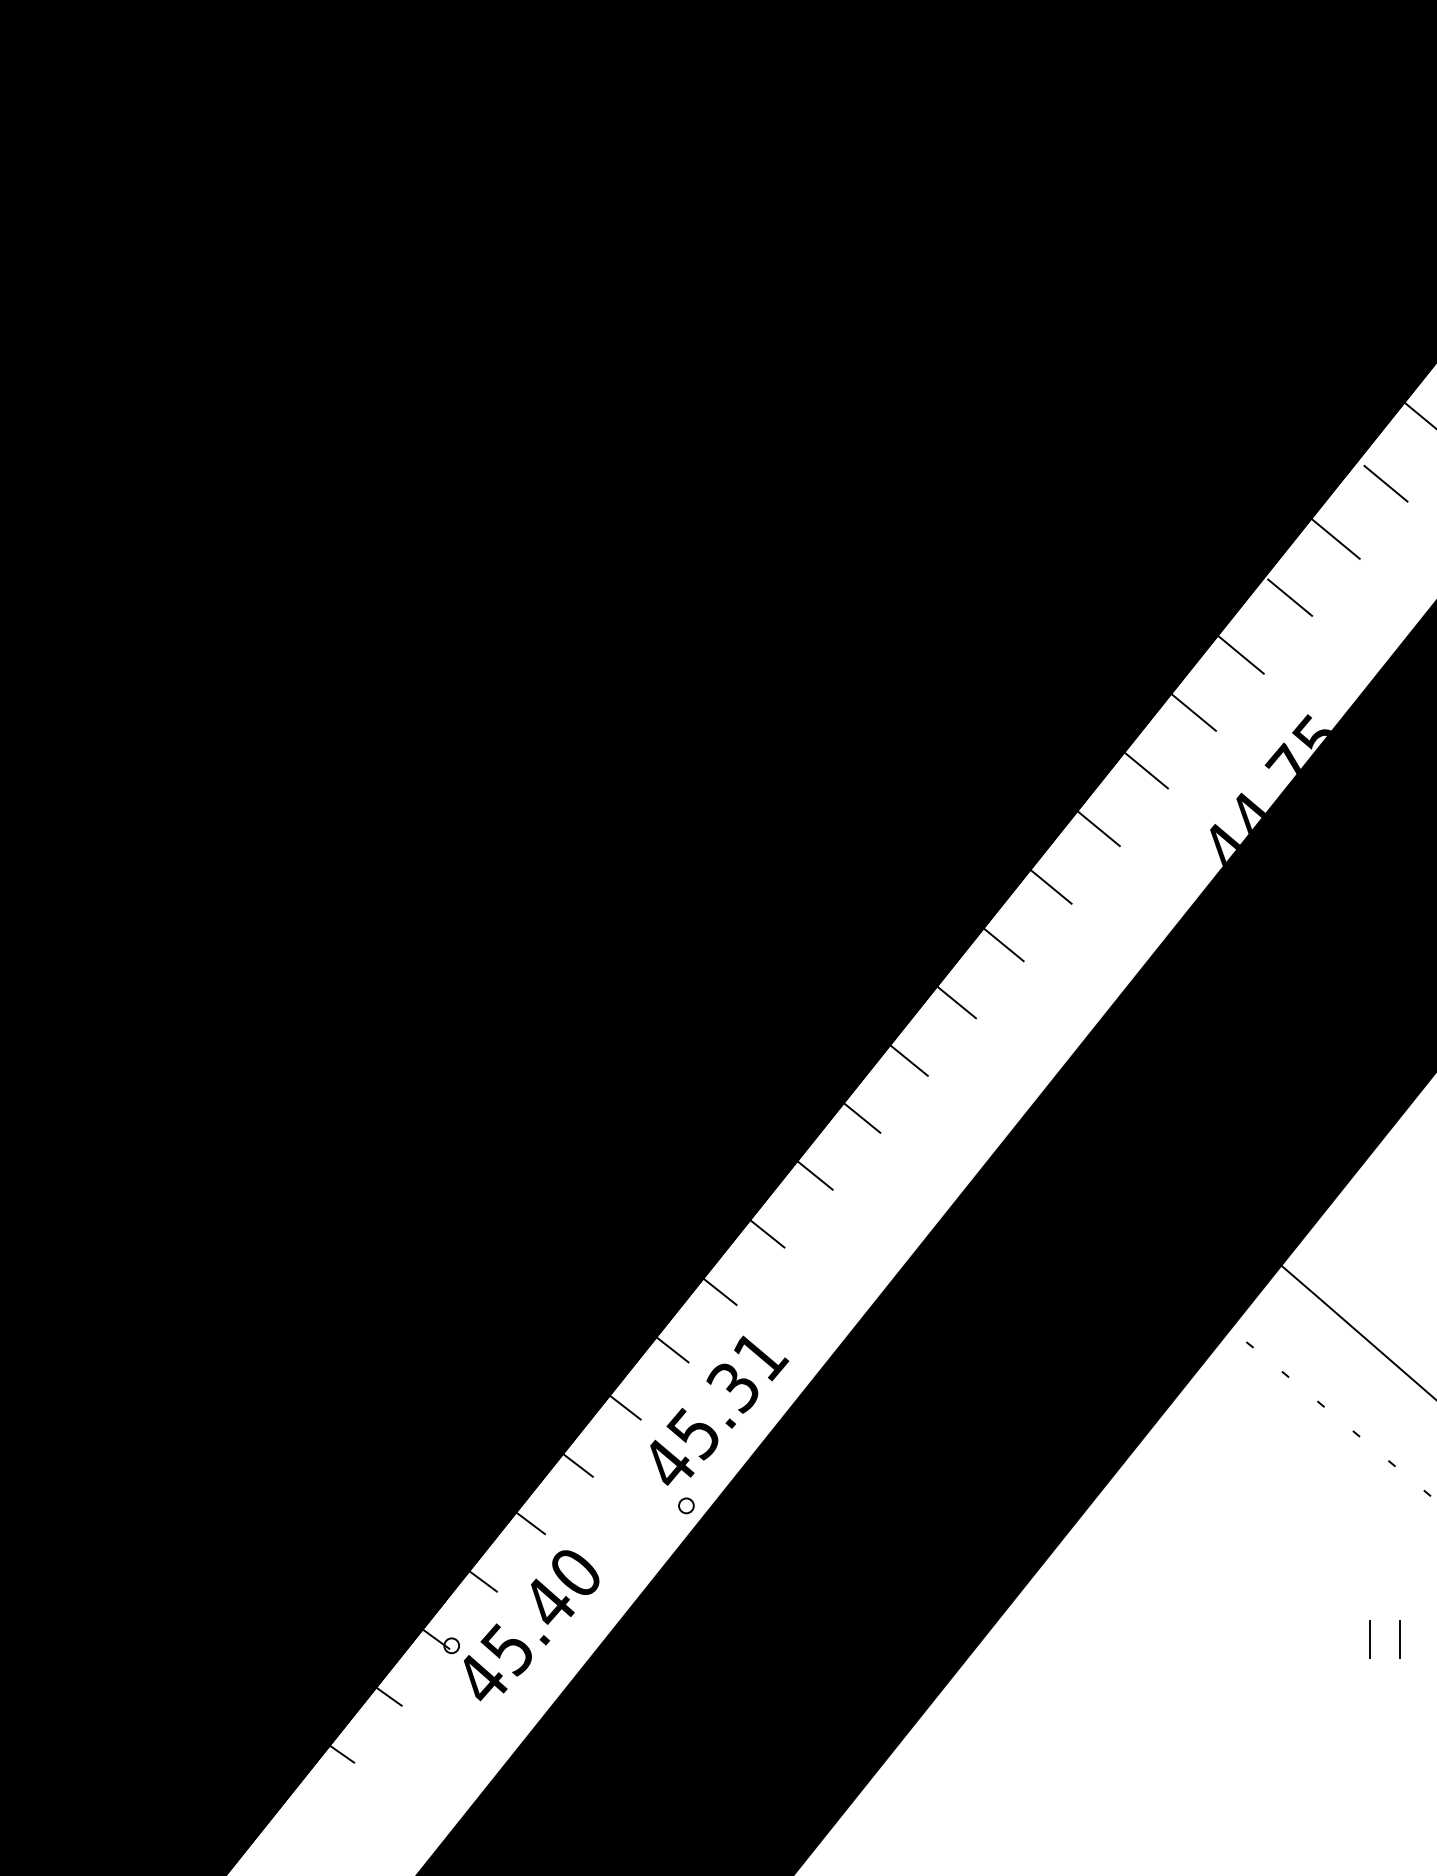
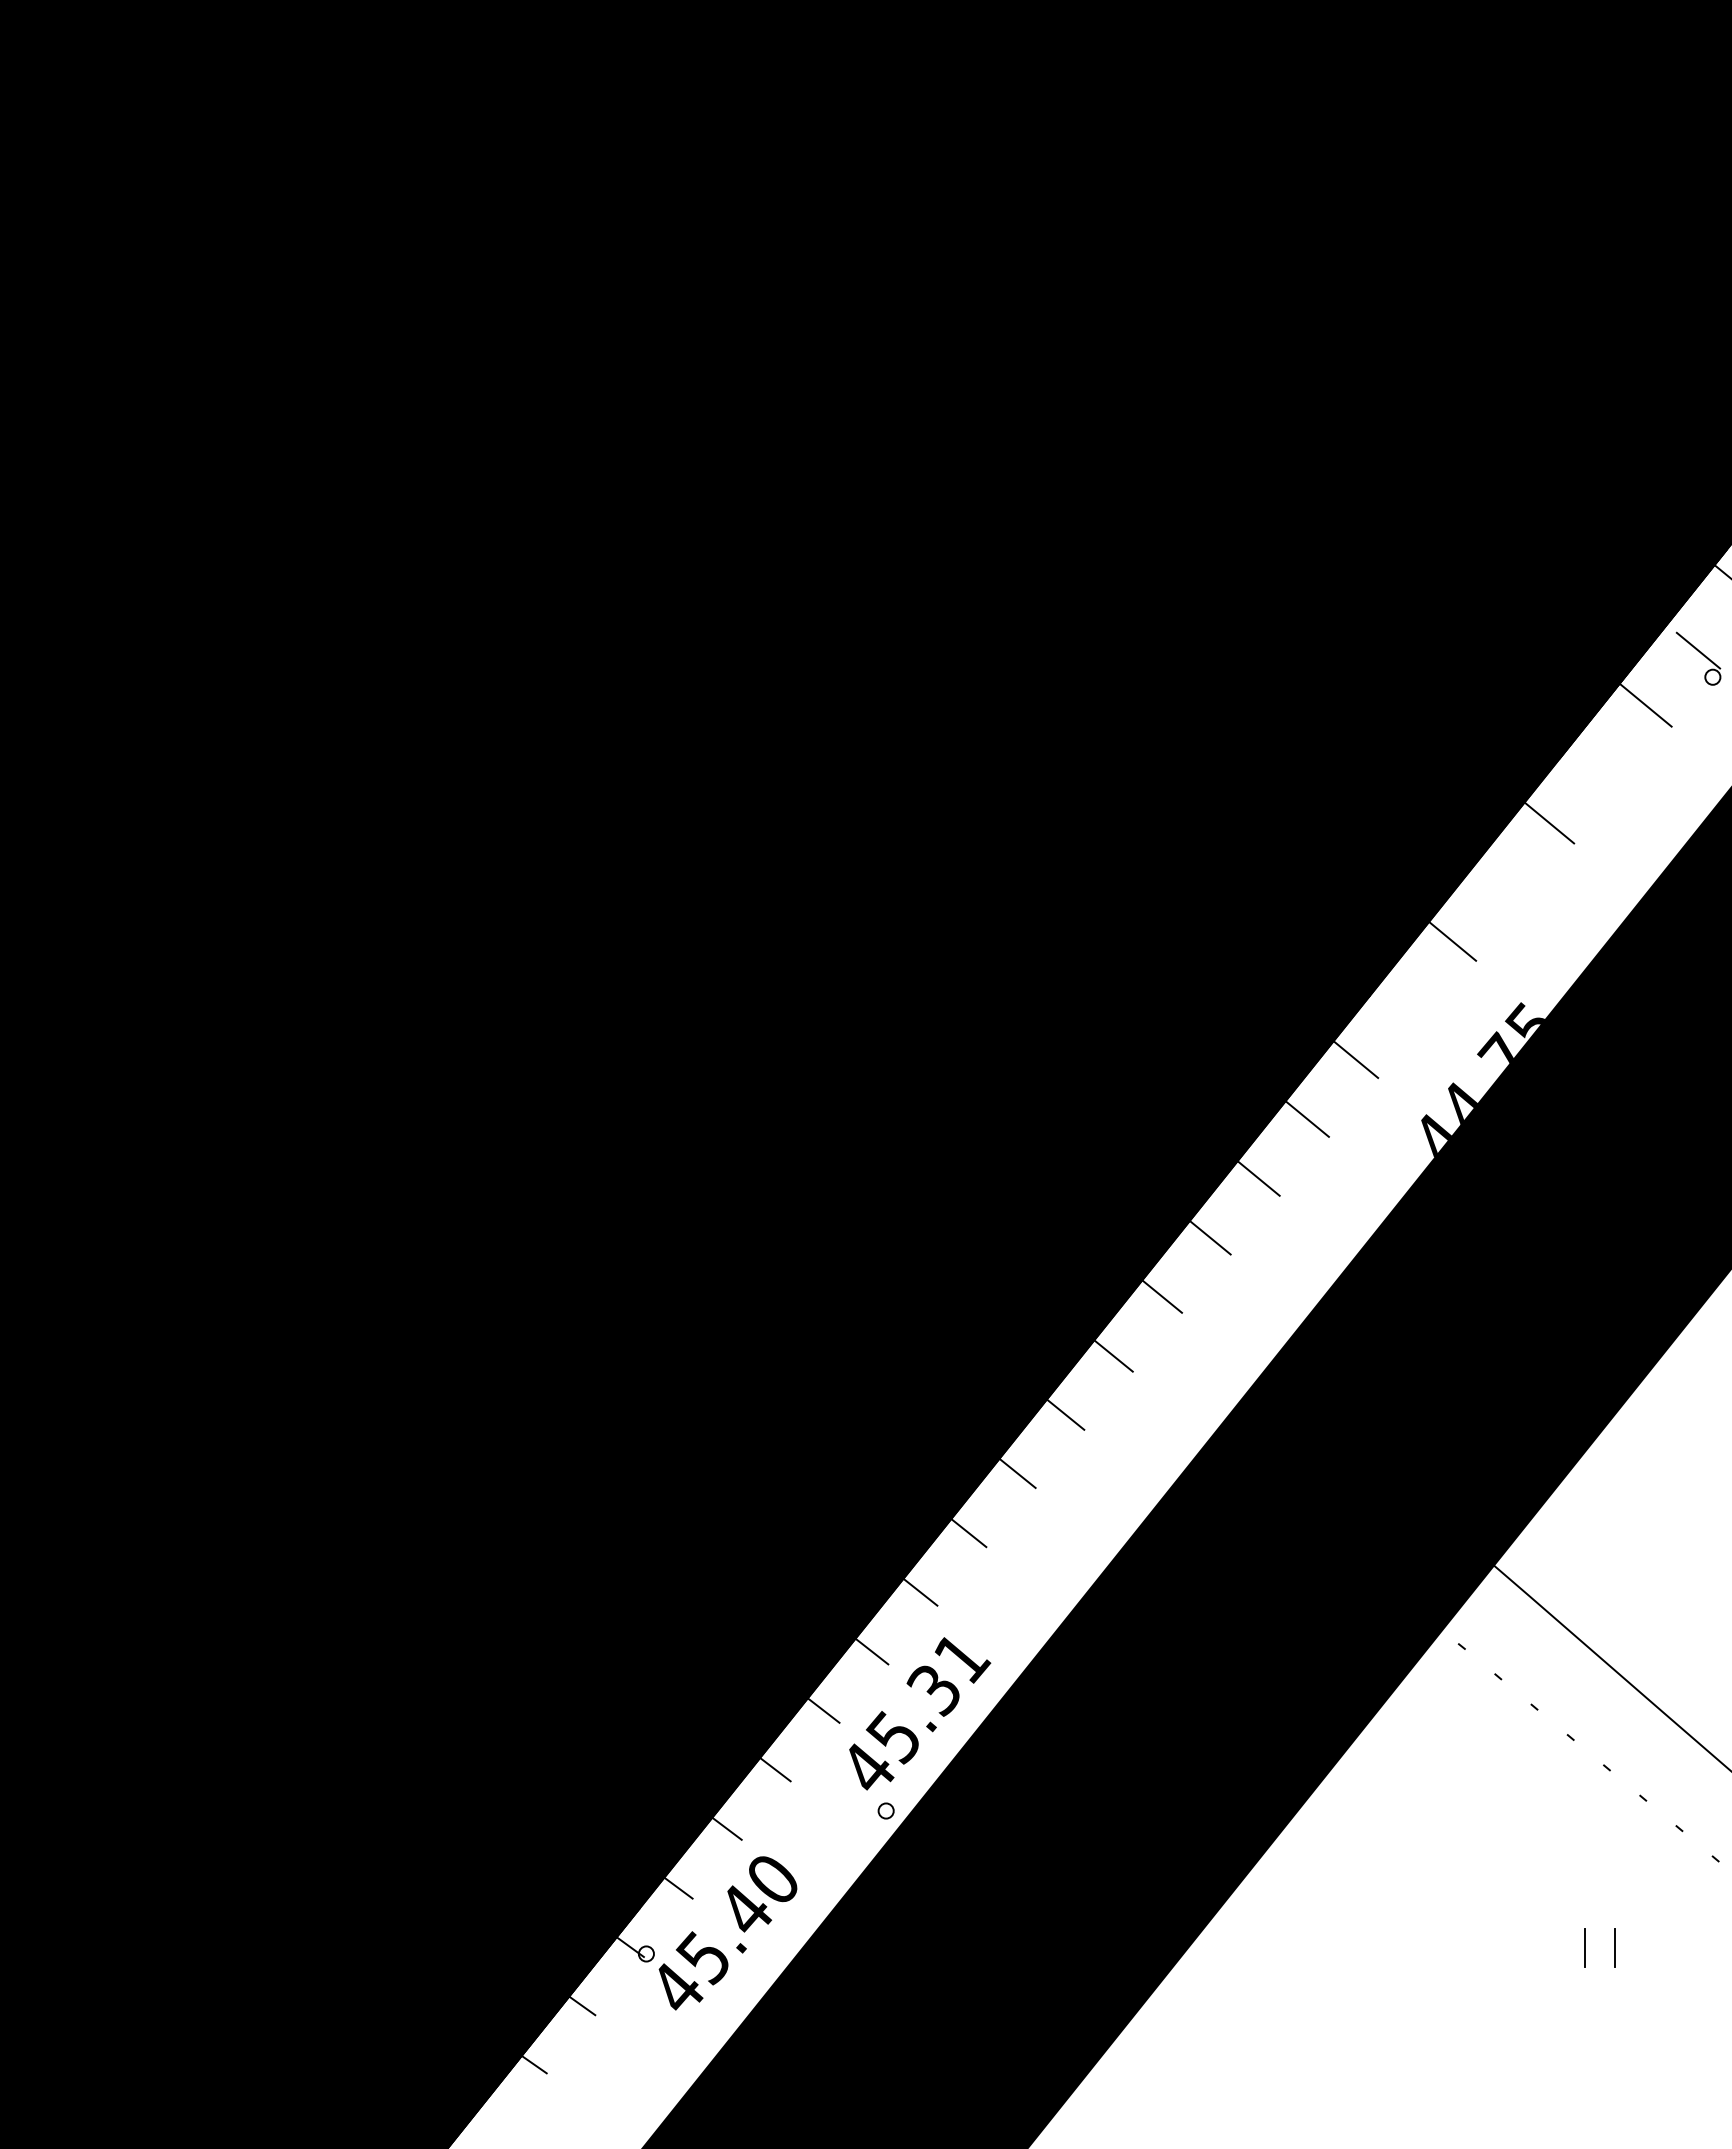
line: (1385, 483) -> (1600, 766), removed
line: (1289, 597) -> (1502, 882), removed
line: (1193, 712) -> (1404, 1000), removed

